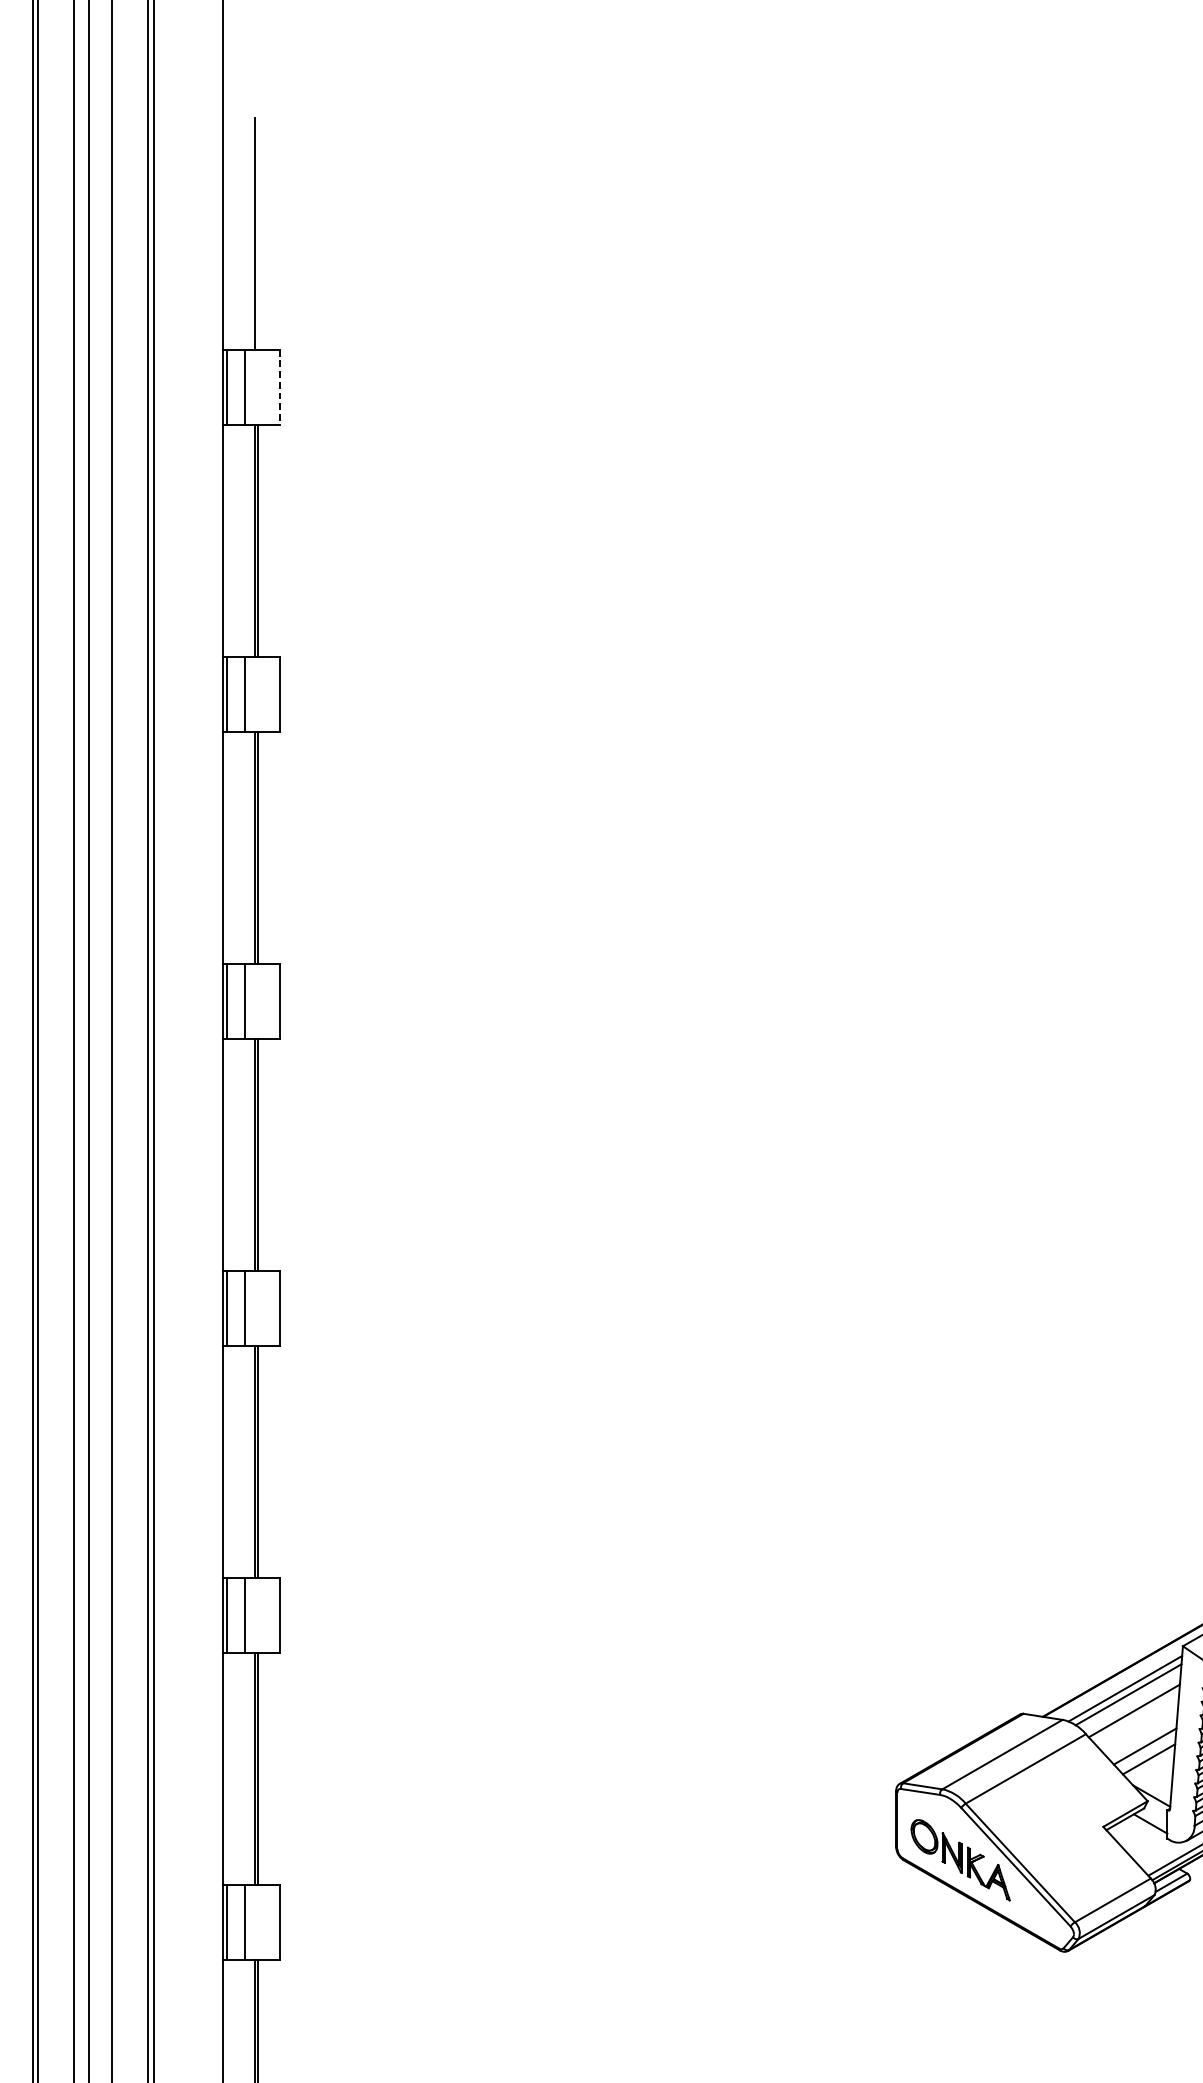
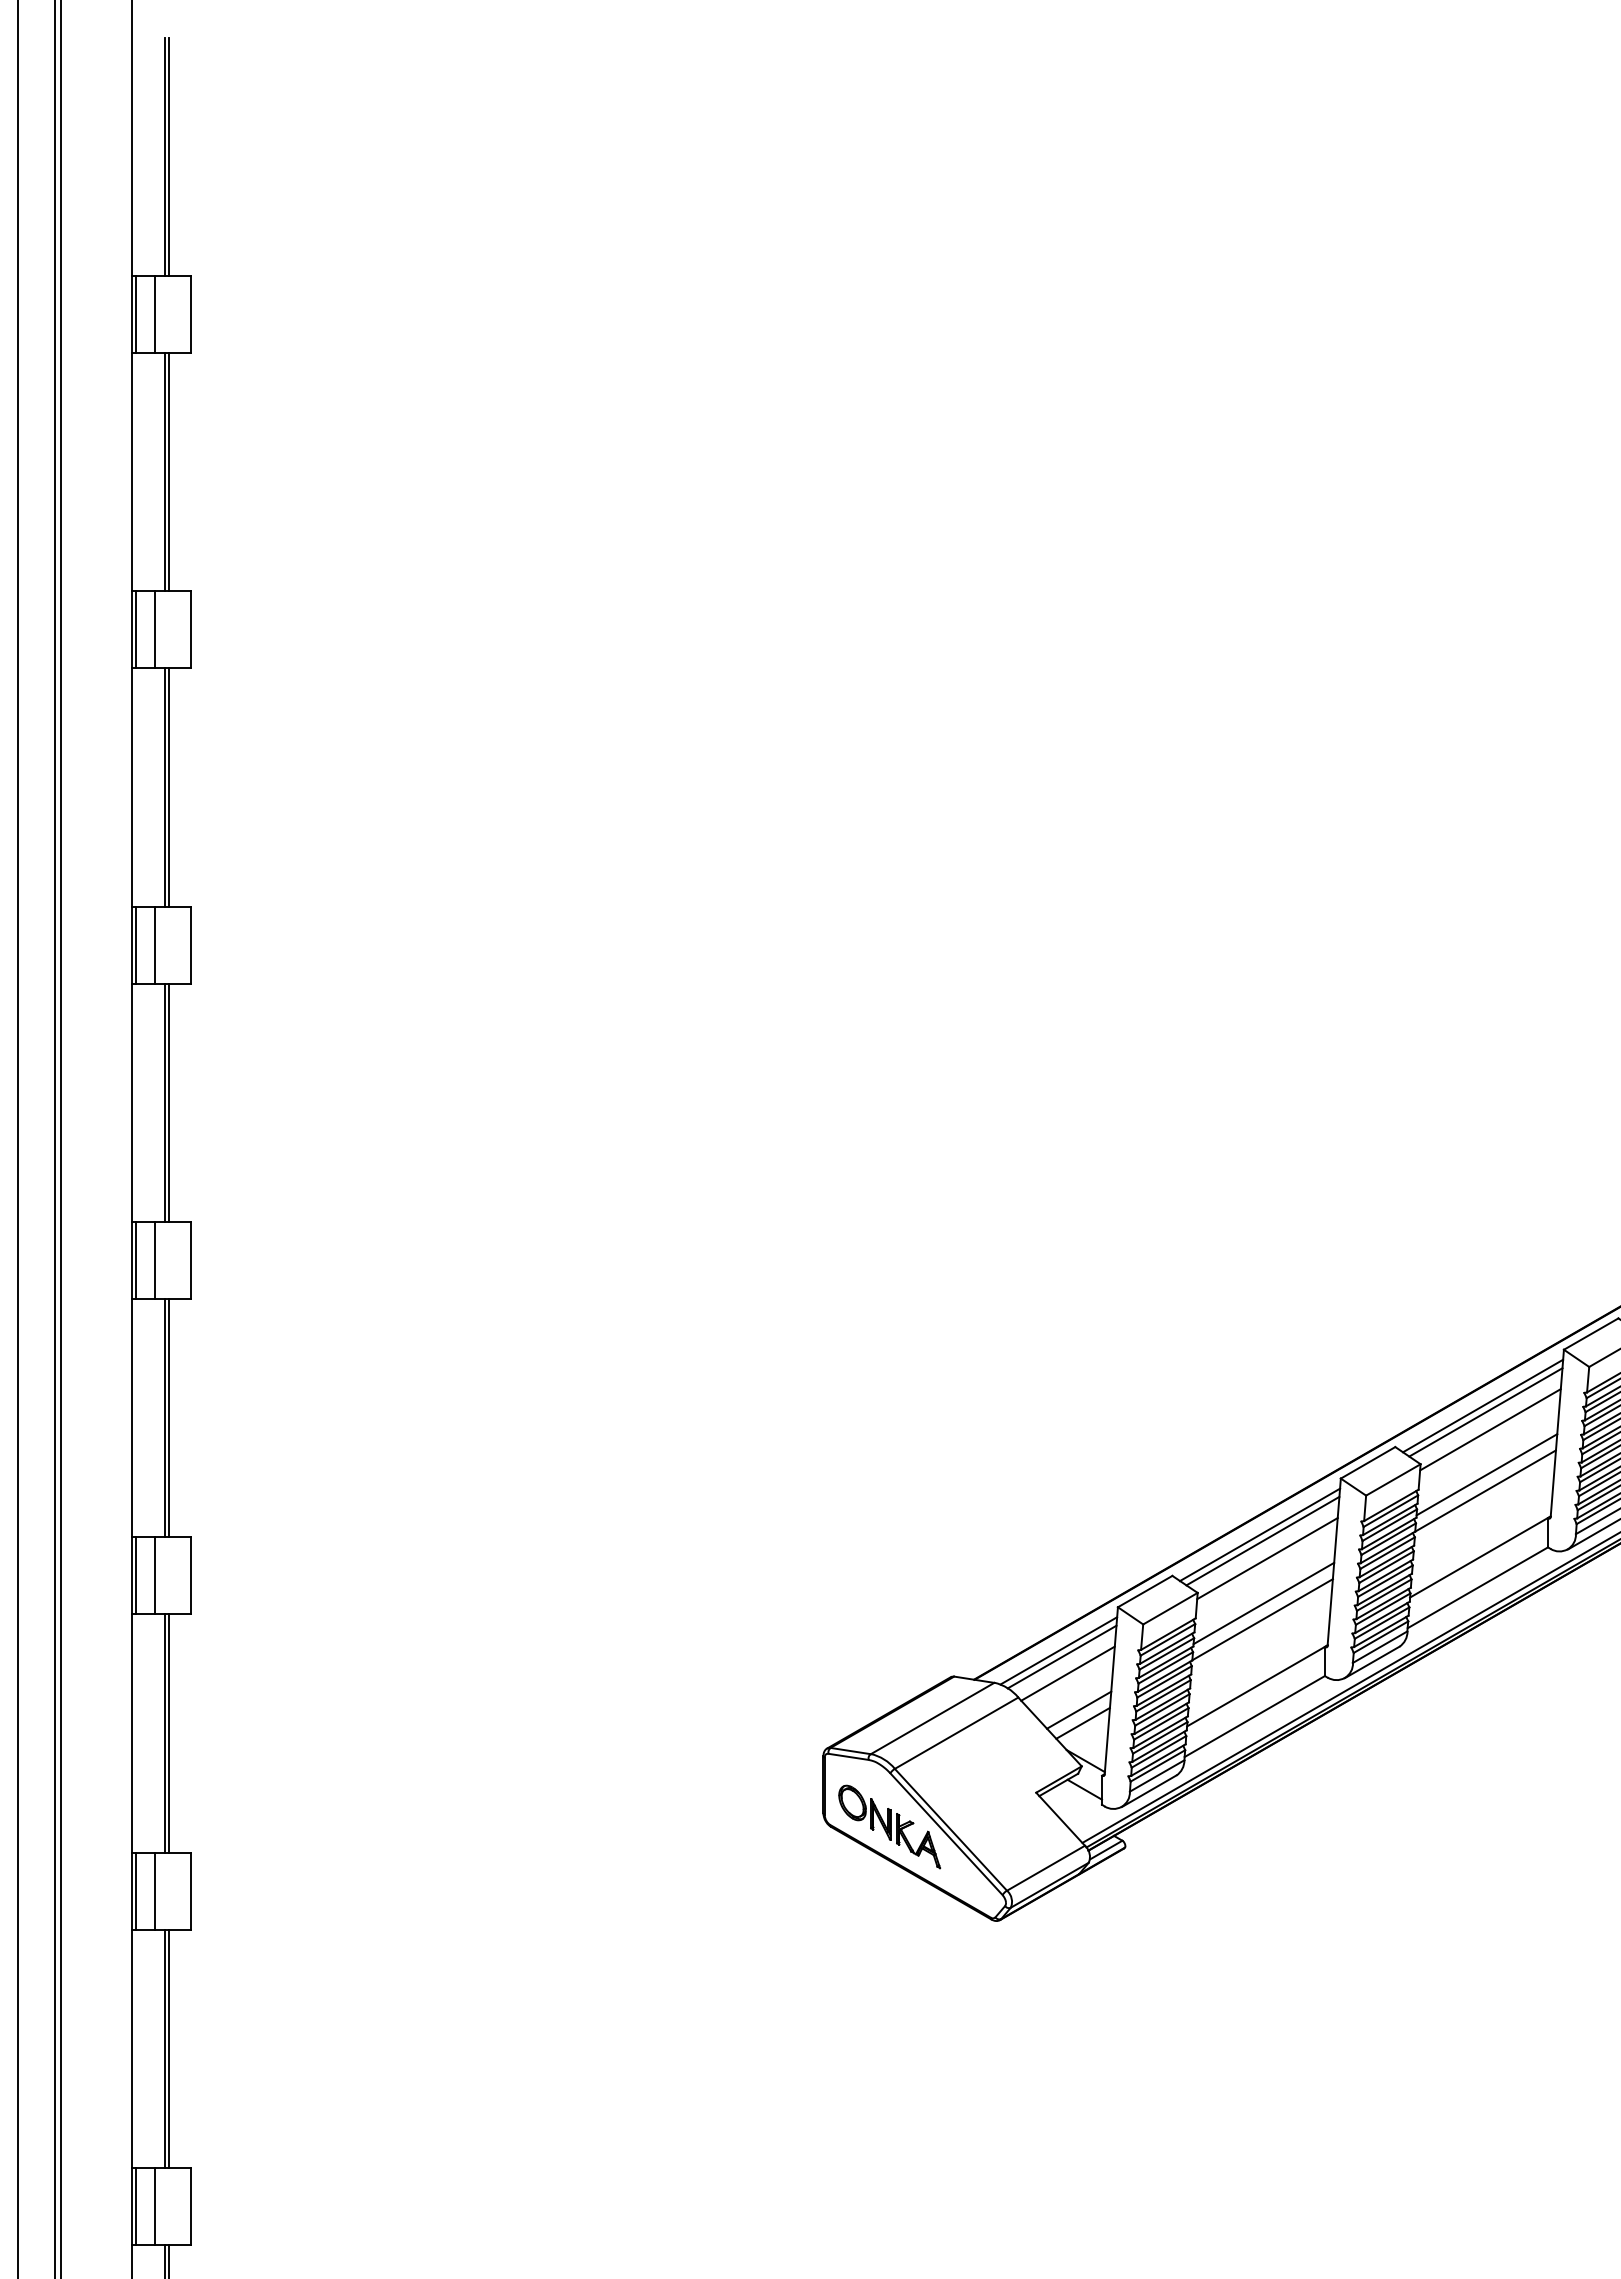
line: (258, 233) -> (168, 156), added
line: (279, 387) -> (190, 314), dashed -> solid

